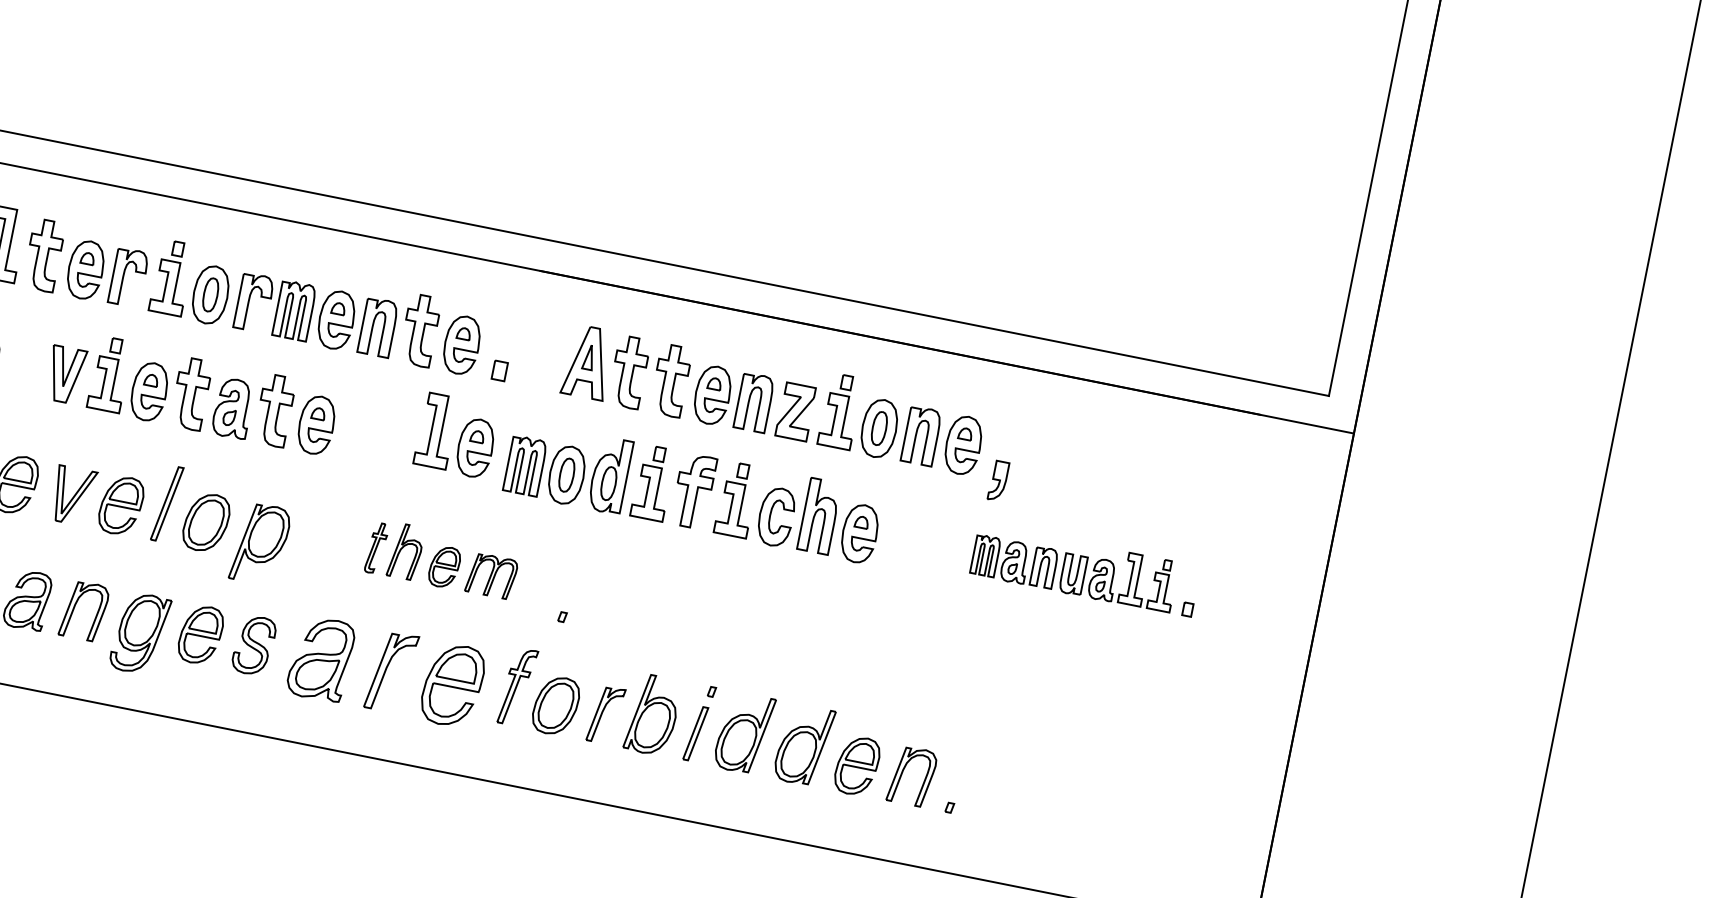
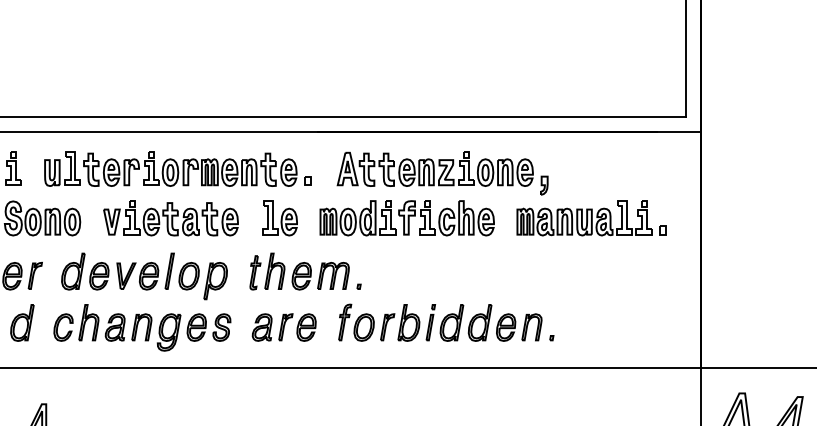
part: (456, 436) -> (279, 218), moved
part: (442, 559) -> (299, 271), size x1.43
part: (1084, 570) -> (591, 218), size x1.43
part: (384, 671) -> (283, 327), size x0.71

